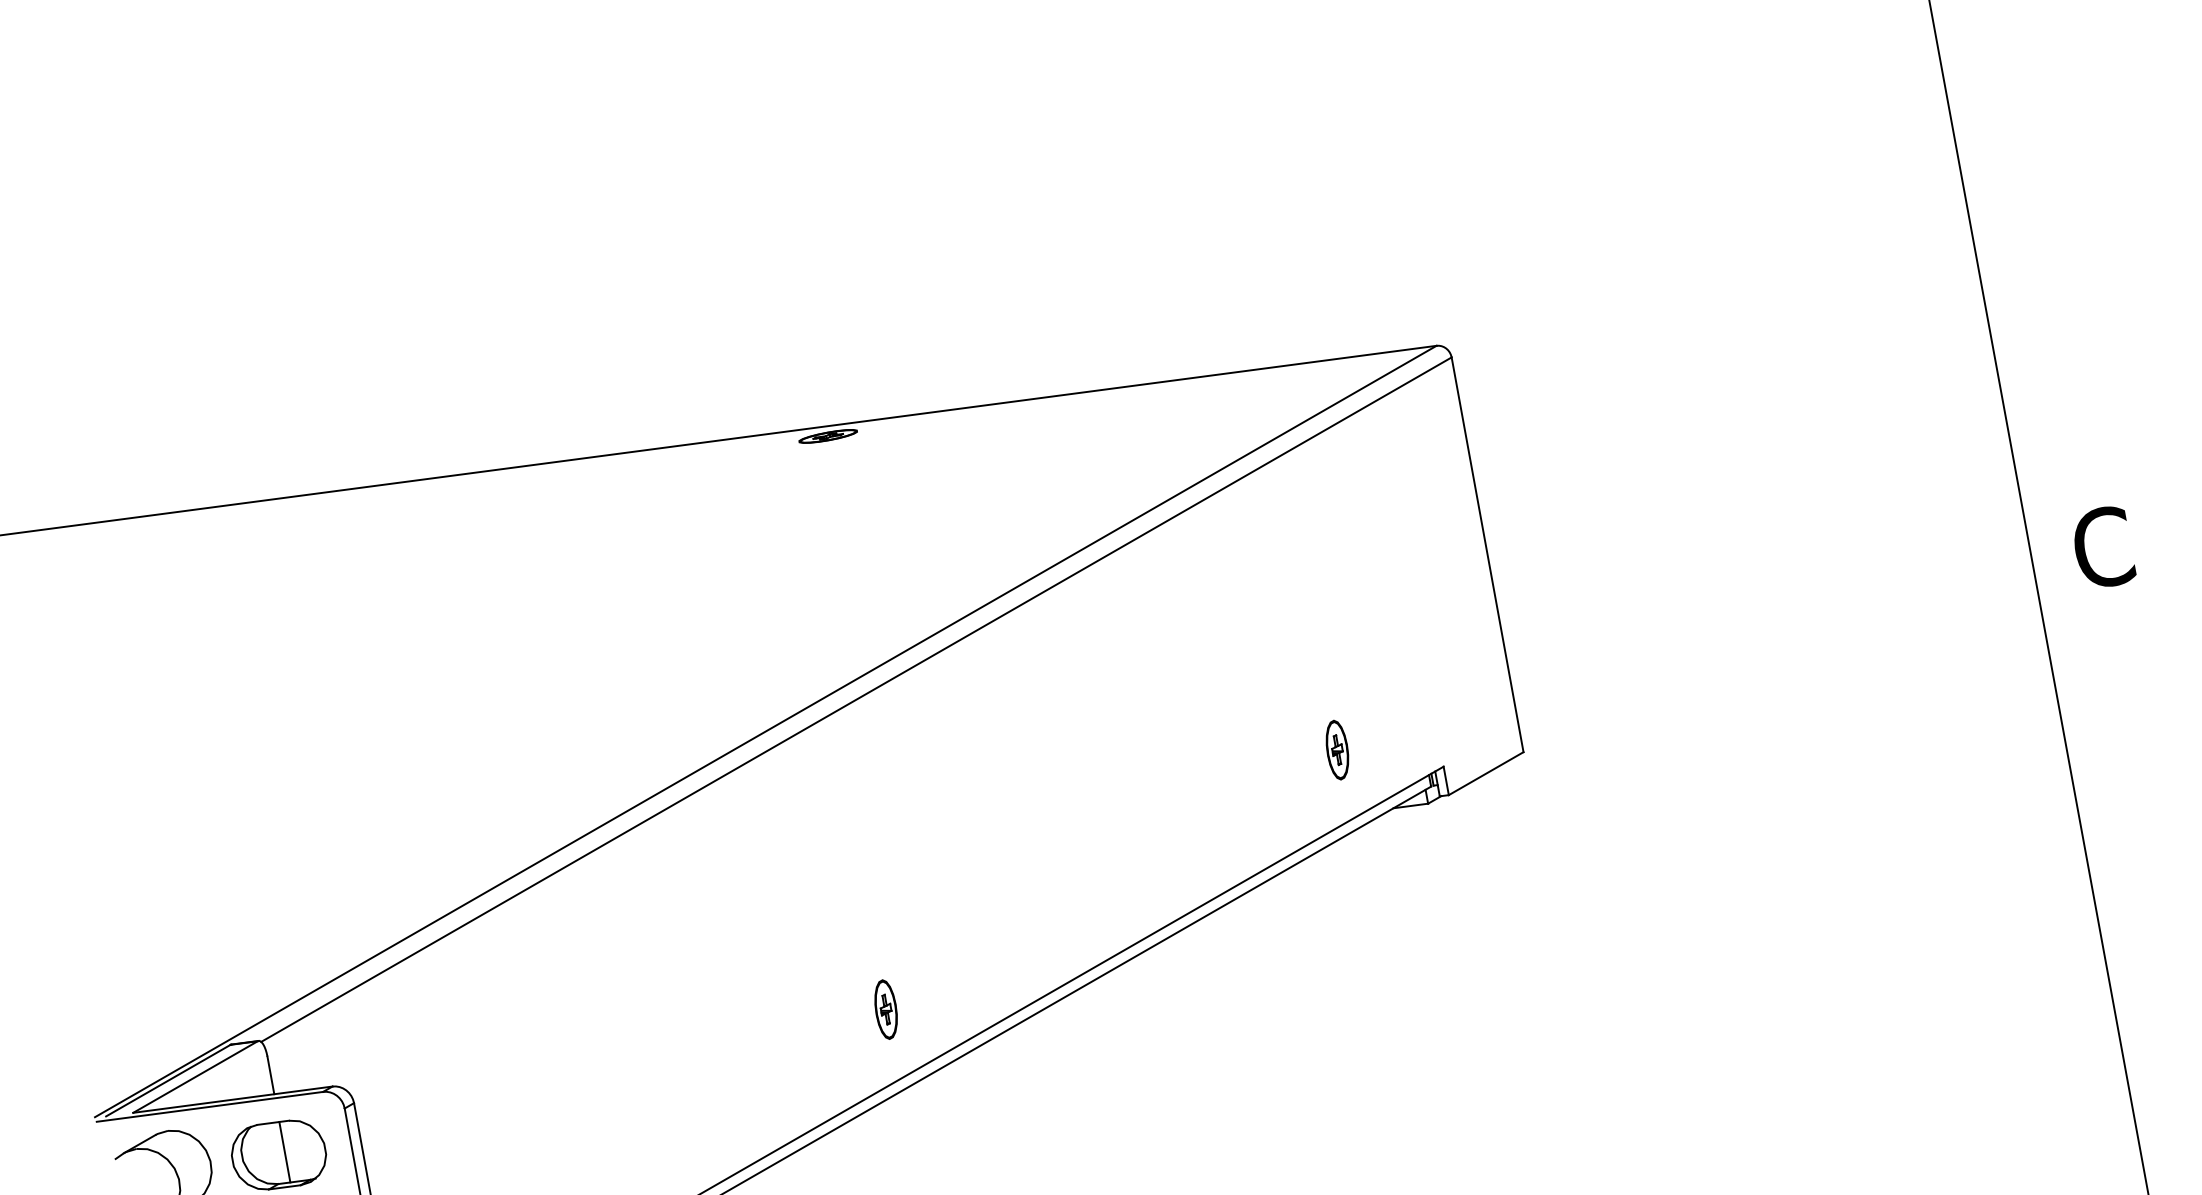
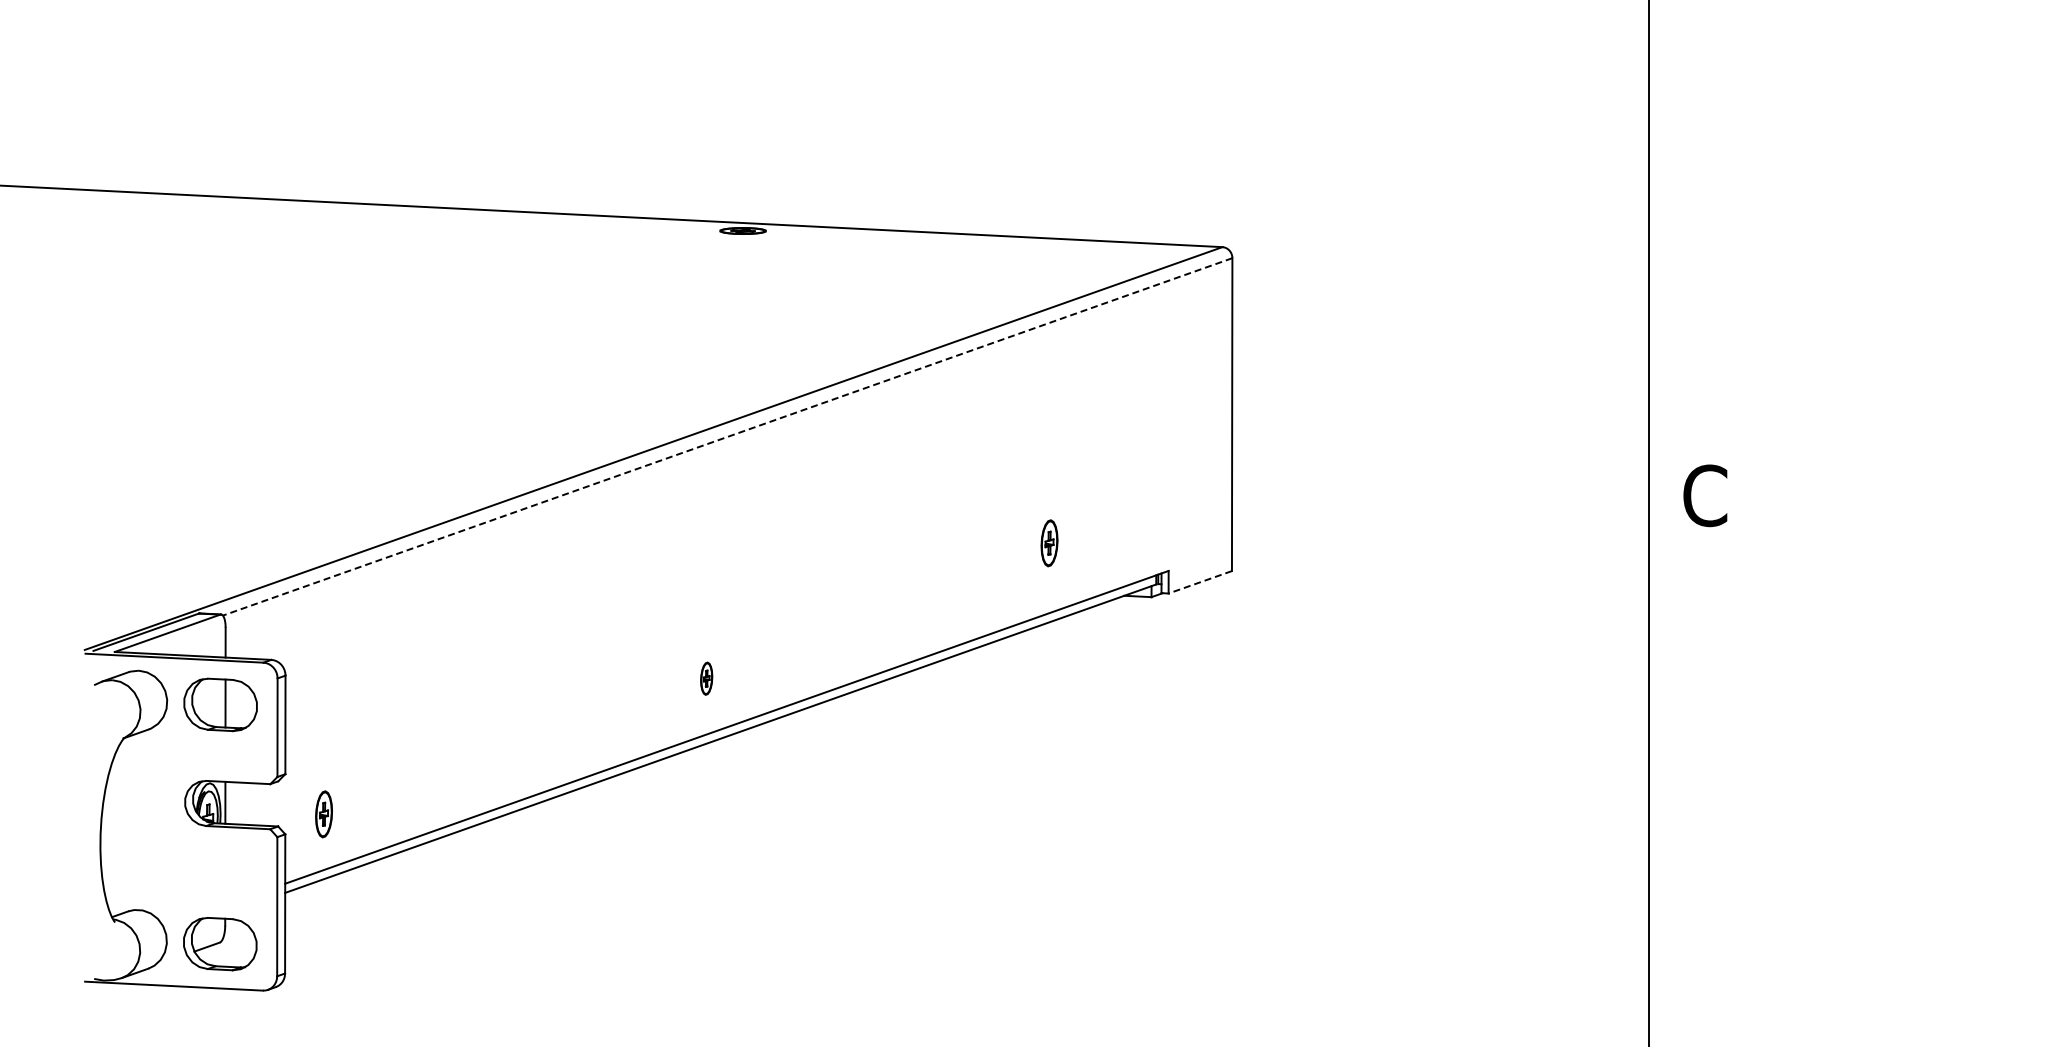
line: (856, 700) -> (727, 437), solid -> dashed
part: (1337, 750) -> (1049, 543), moved
line: (1486, 773) -> (1200, 582), solid -> dashed
part: (885, 1009) -> (706, 678), size x0.7

